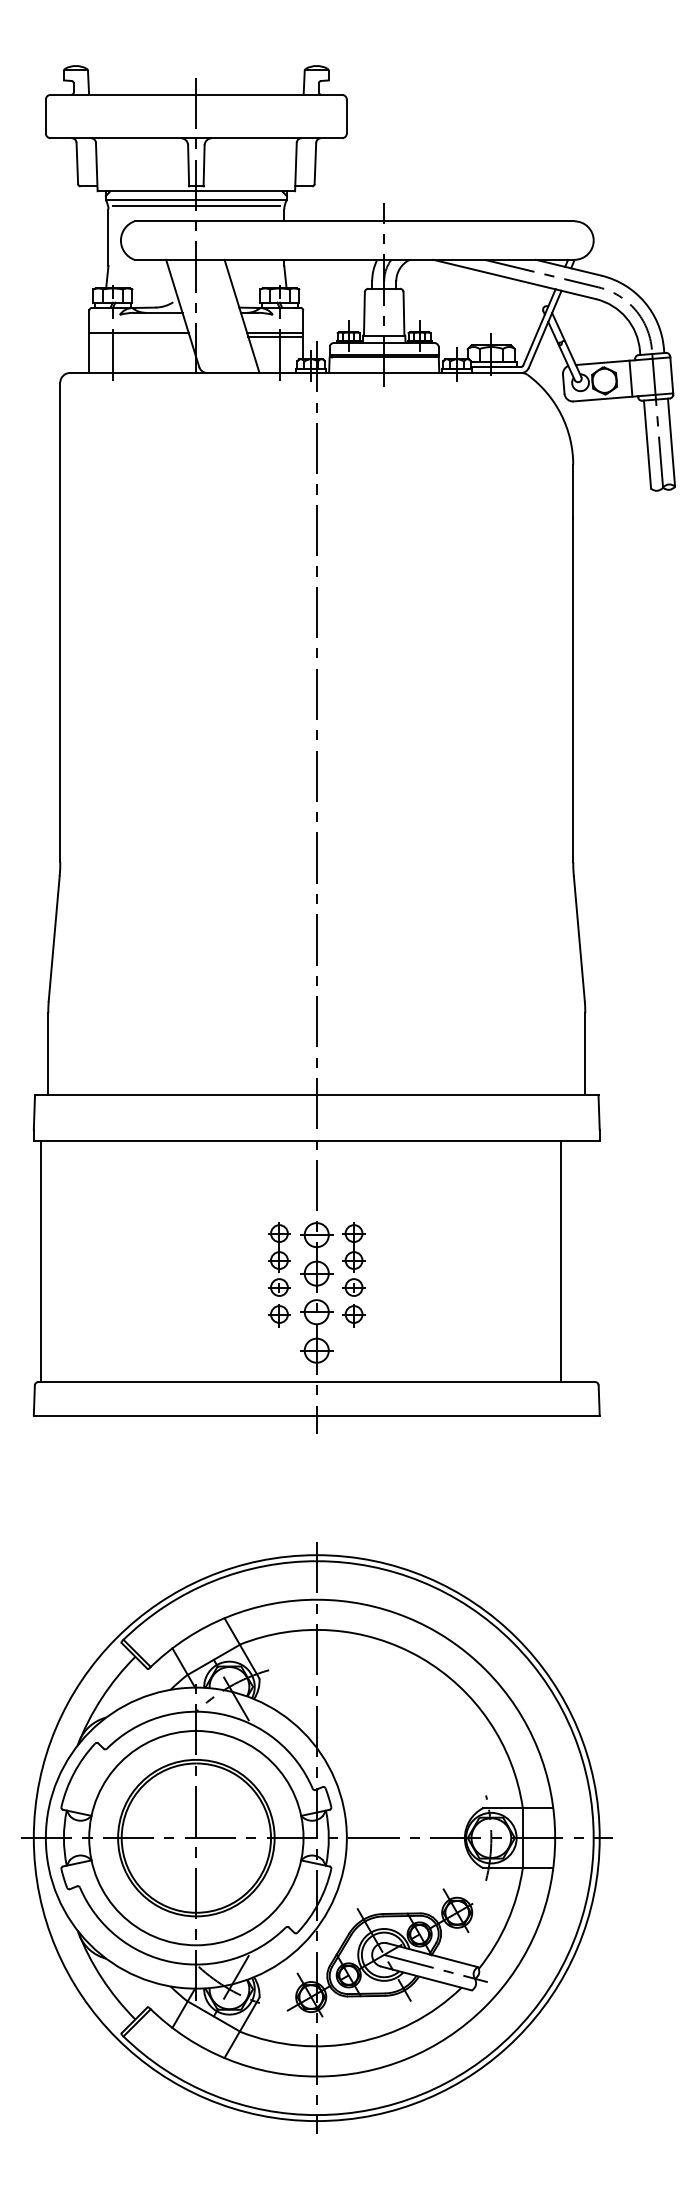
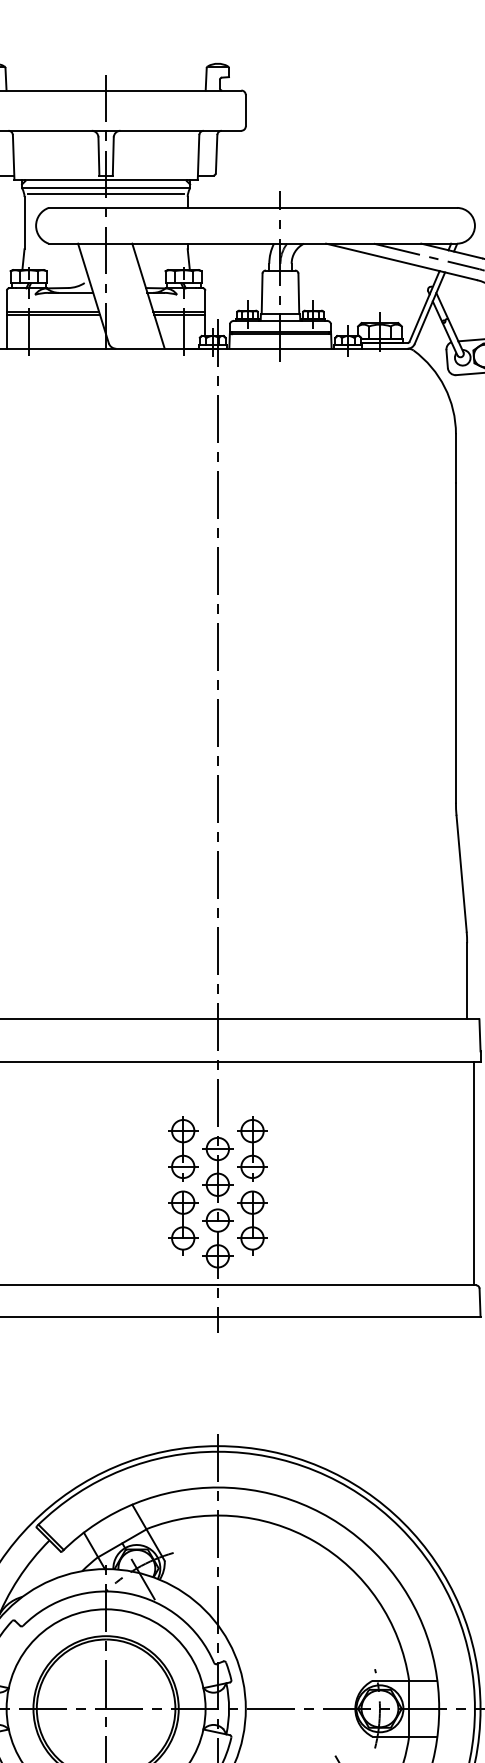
line: (139, 336) -> (53, 314), added
line: (560, 1261) -> (473, 1173), moved
part: (279, 1274) -> (183, 1185), size x1.43
part: (353, 1274) -> (251, 1185), size x1.43

